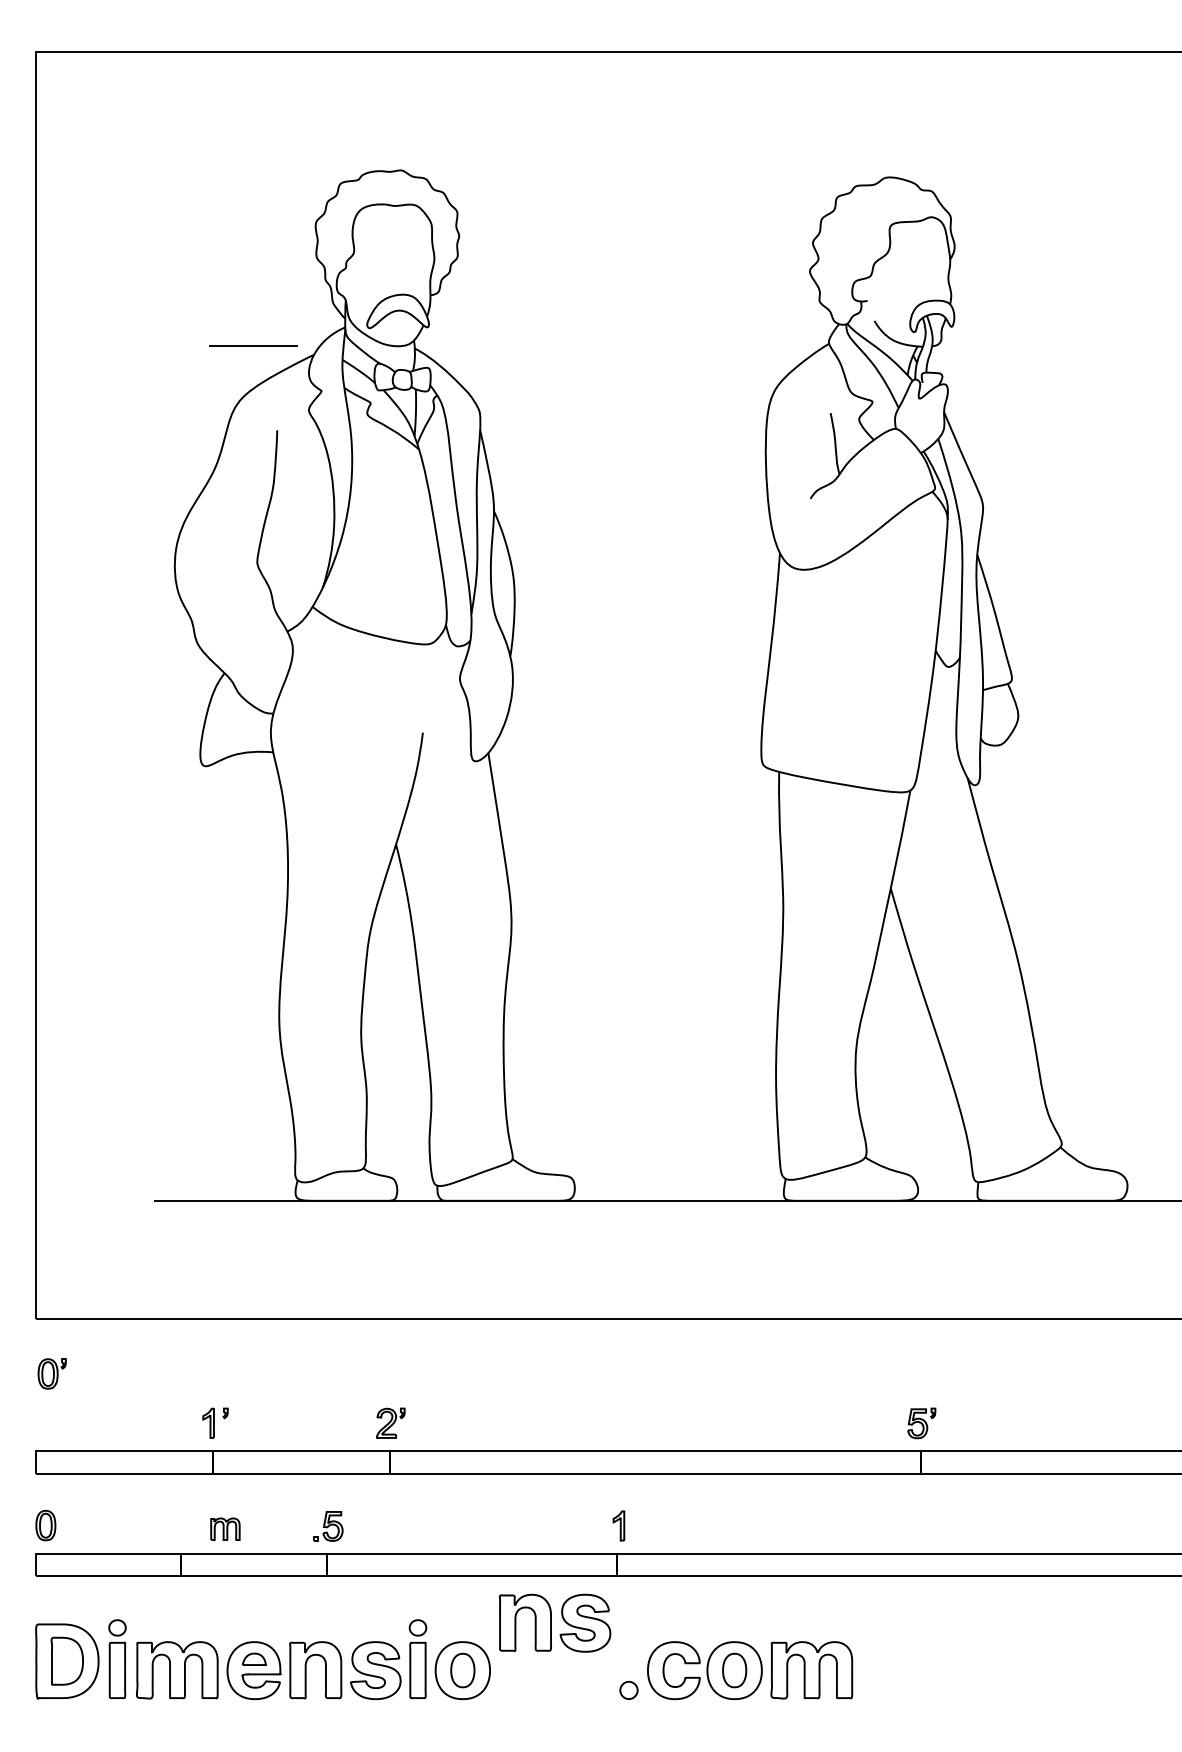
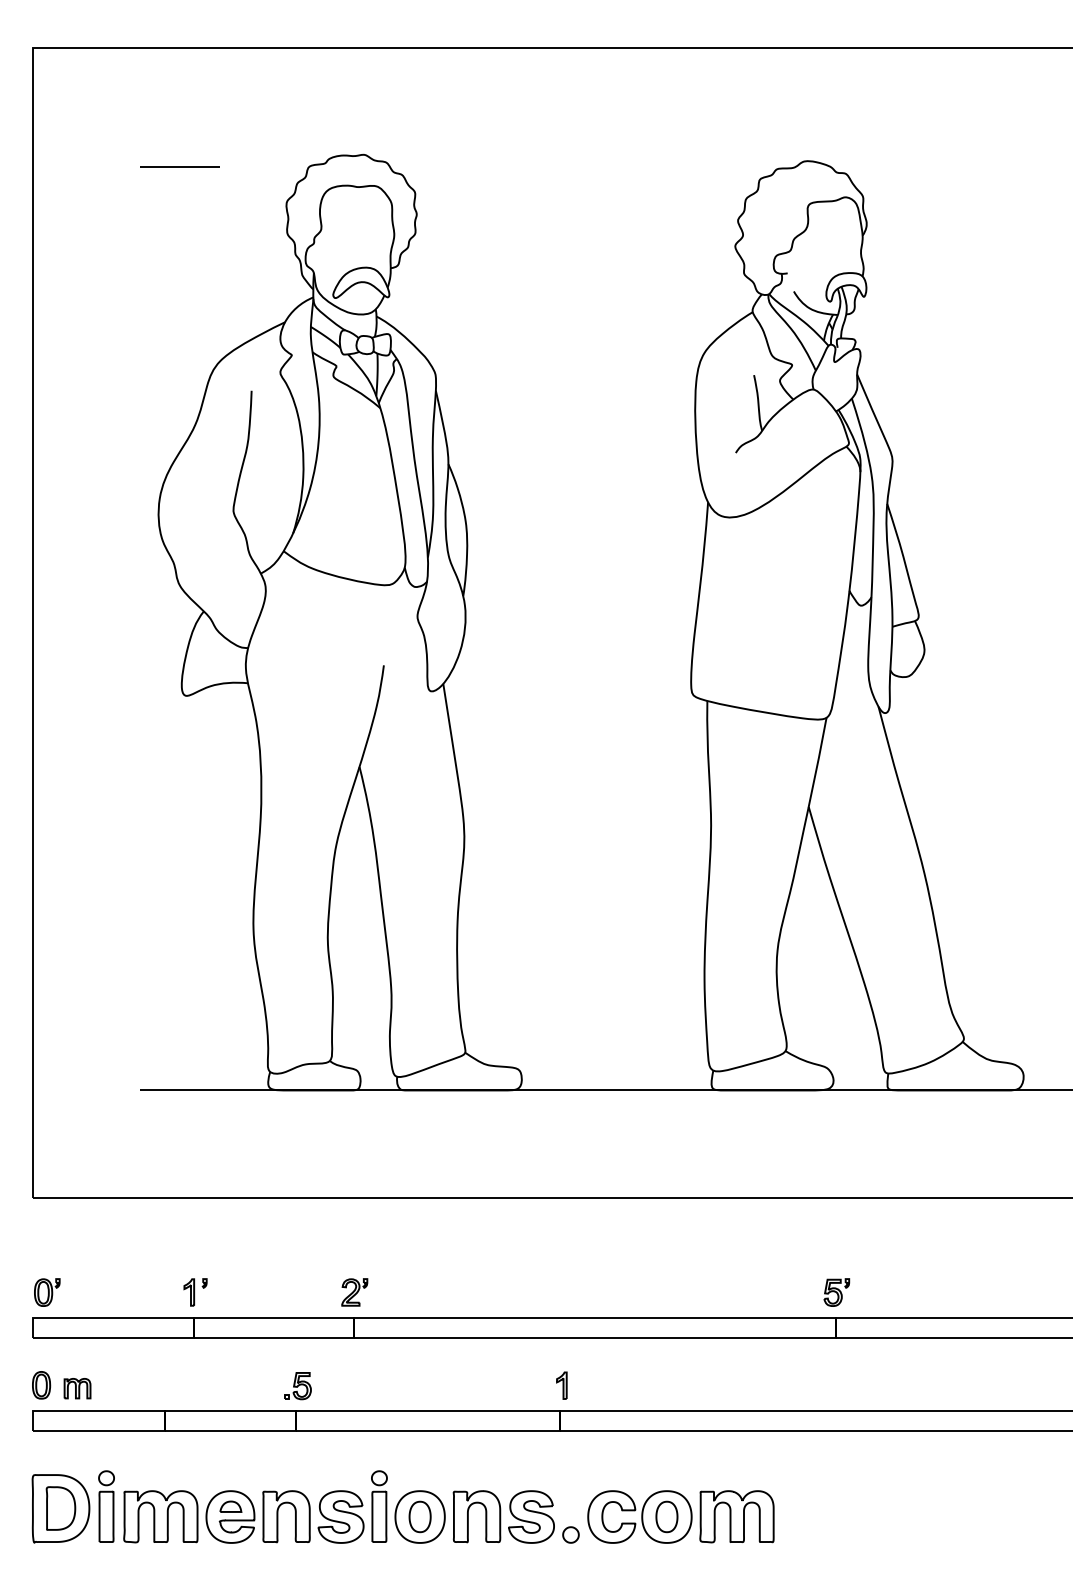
line: (252, 345) -> (179, 166), moved
part: (52, 1373) -> (47, 1292), moved
part: (225, 1529) -> (77, 1388), moved
part: (554, 1622) -> (503, 1516), moved

